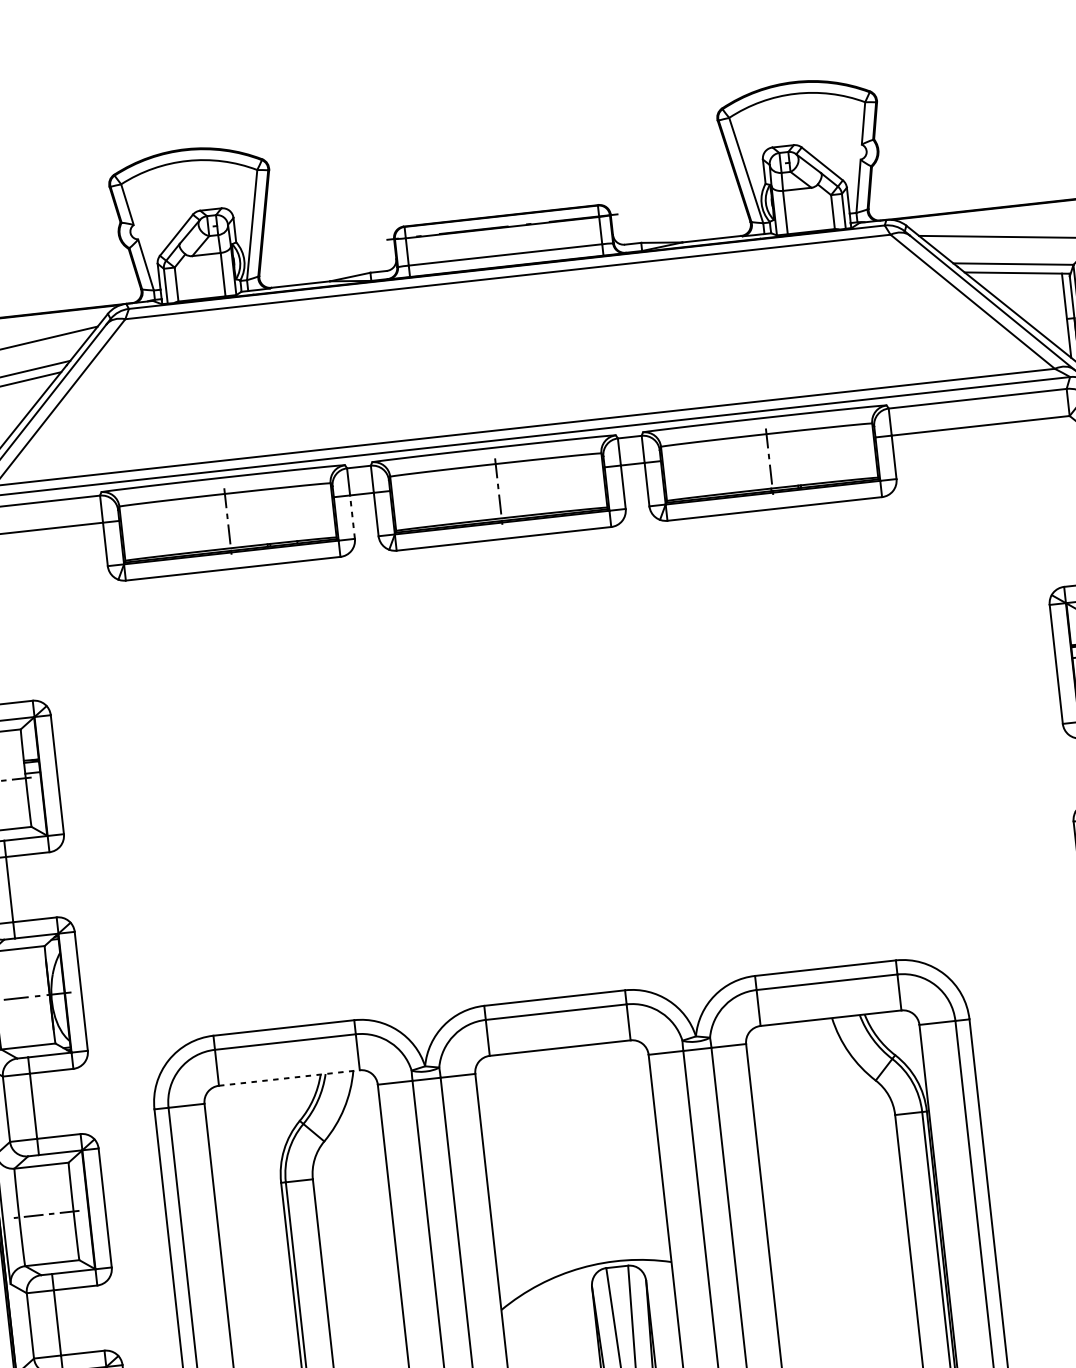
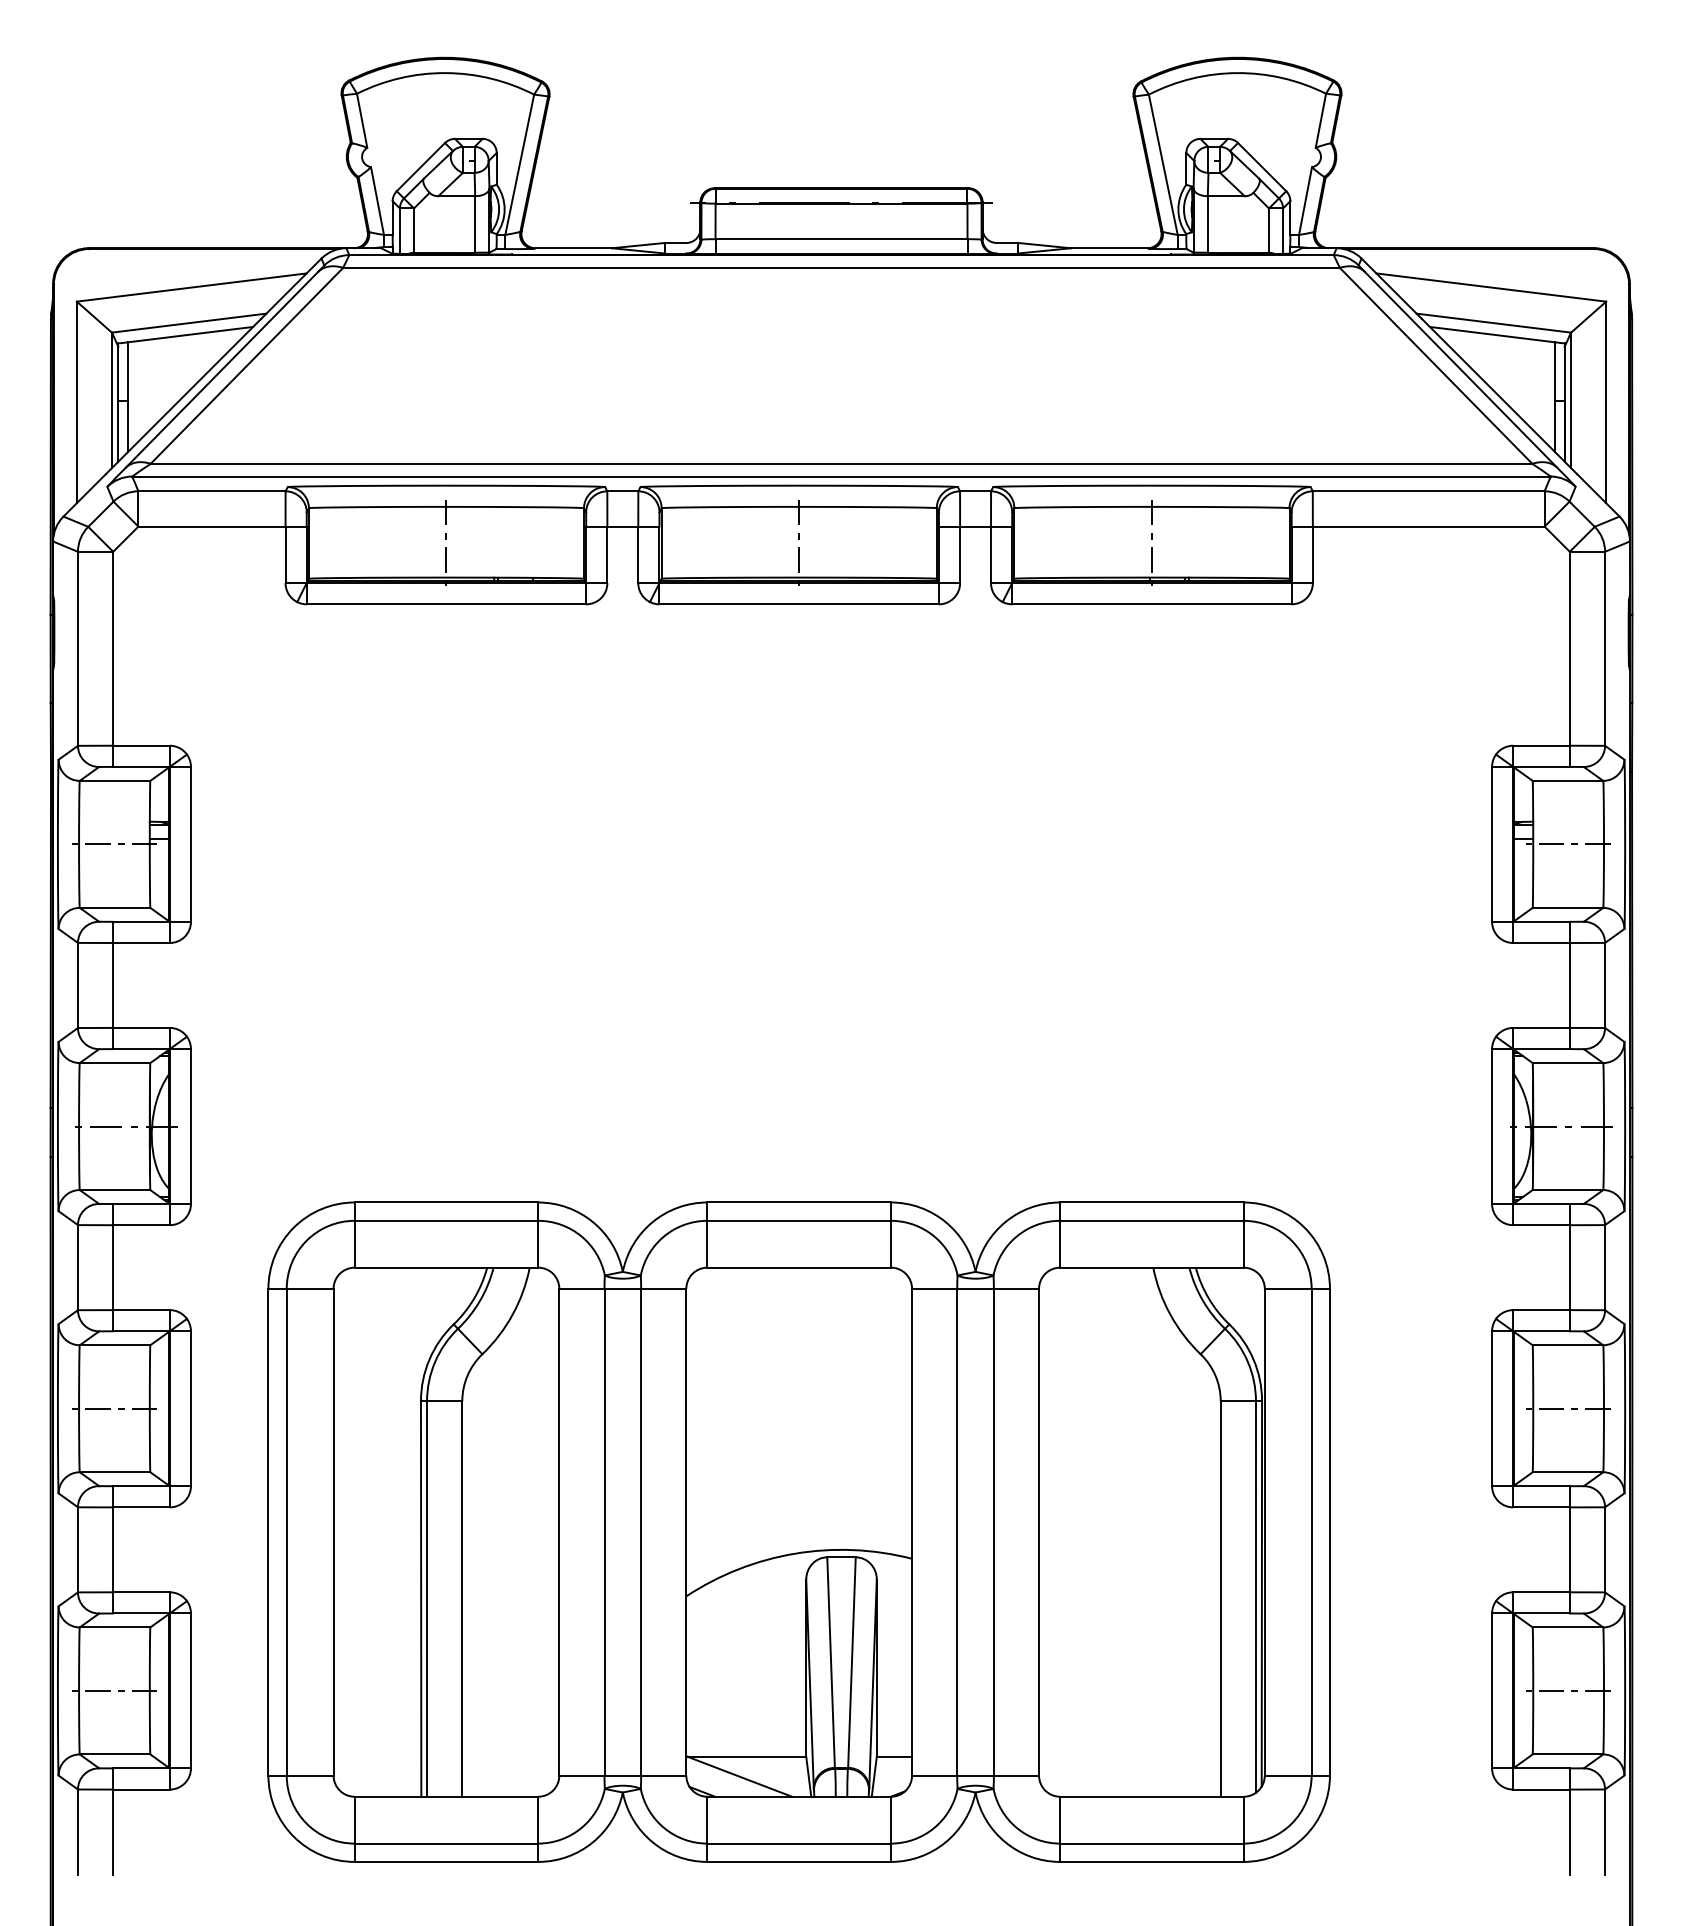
line: (352, 516) -> (607, 554), dashed -> solid
line: (289, 1077) -> (446, 1267), dashed -> solid

